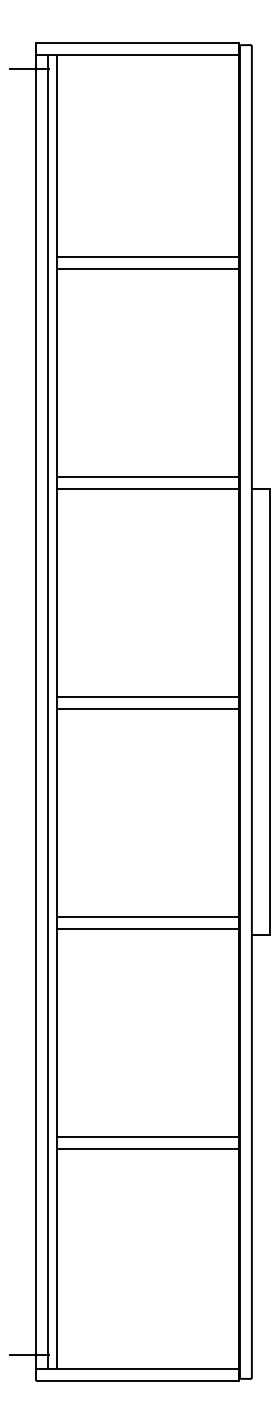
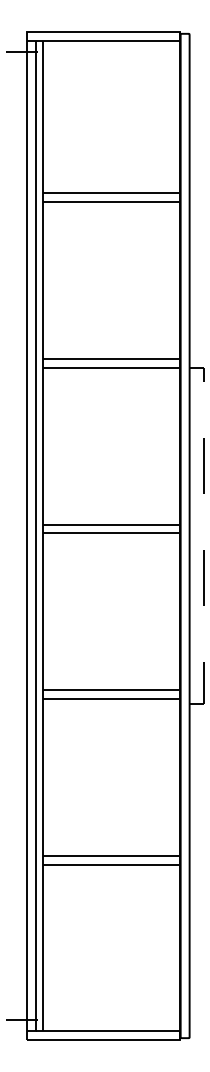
line: (270, 712) -> (203, 536), solid -> dashed

